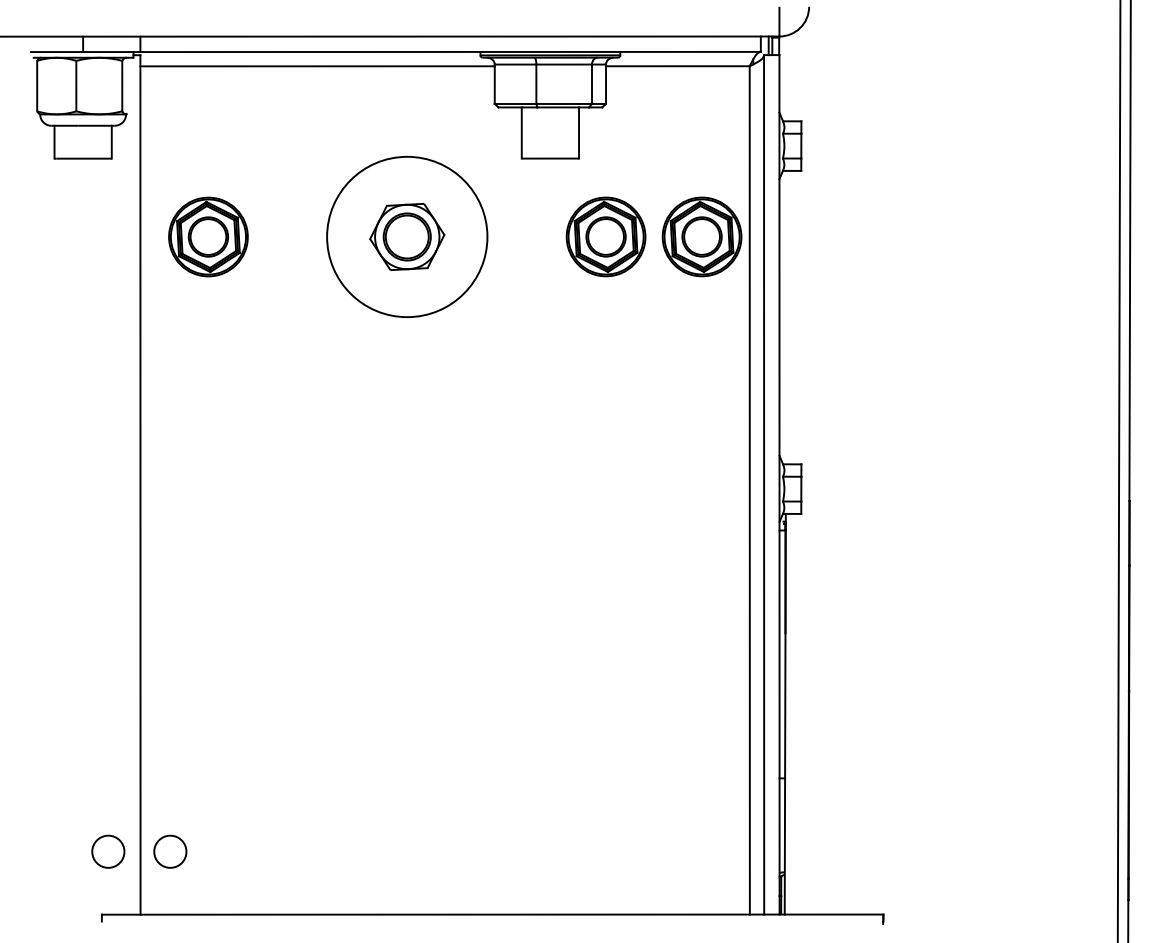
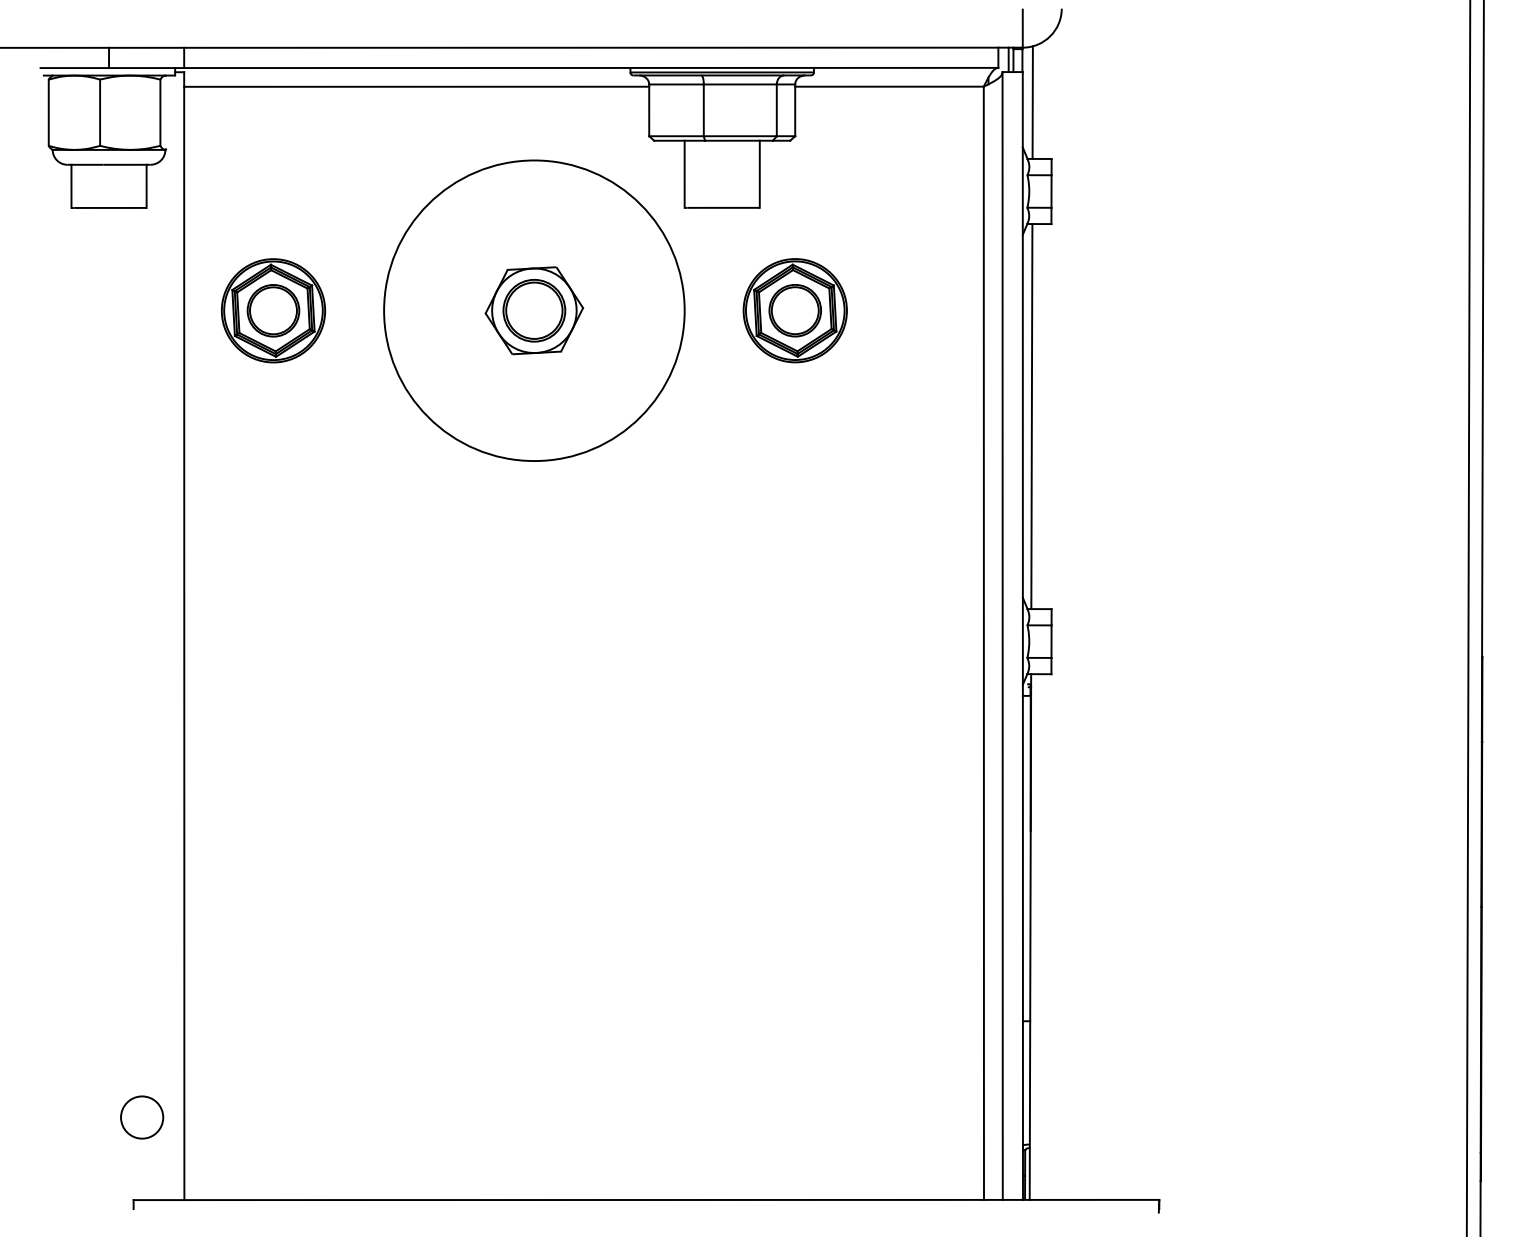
line: (786, 78) -> (1032, 102), added
circle: (406, 236) -> (533, 310), size x1.43
part: (701, 236) -> (920, 310), removed
line: (785, 317) -> (1030, 416), added
circle: (170, 851) -> (223, 1117), removed

